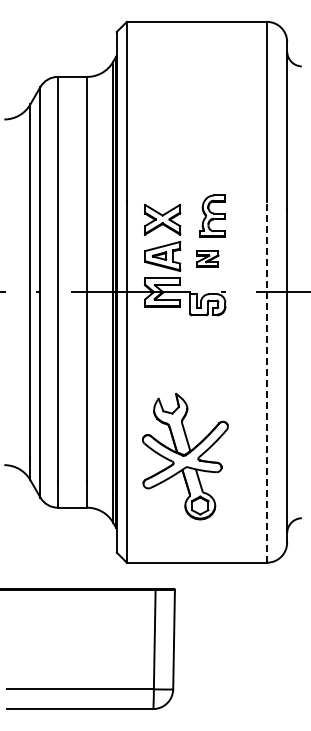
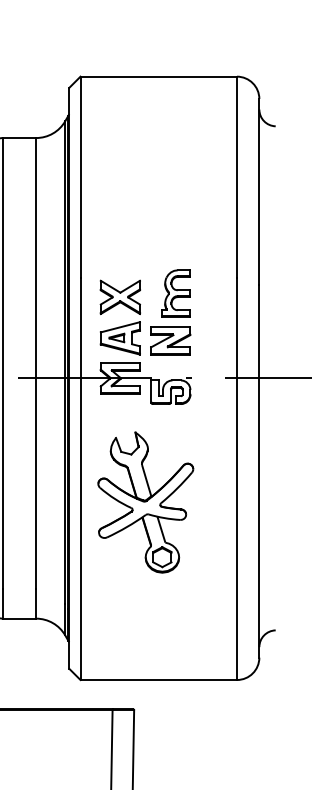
part: (207, 258) -> (170, 340), size x1.67
line: (267, 381) -> (237, 477), dashed -> solid
part: (185, 456) -> (145, 502), moved

